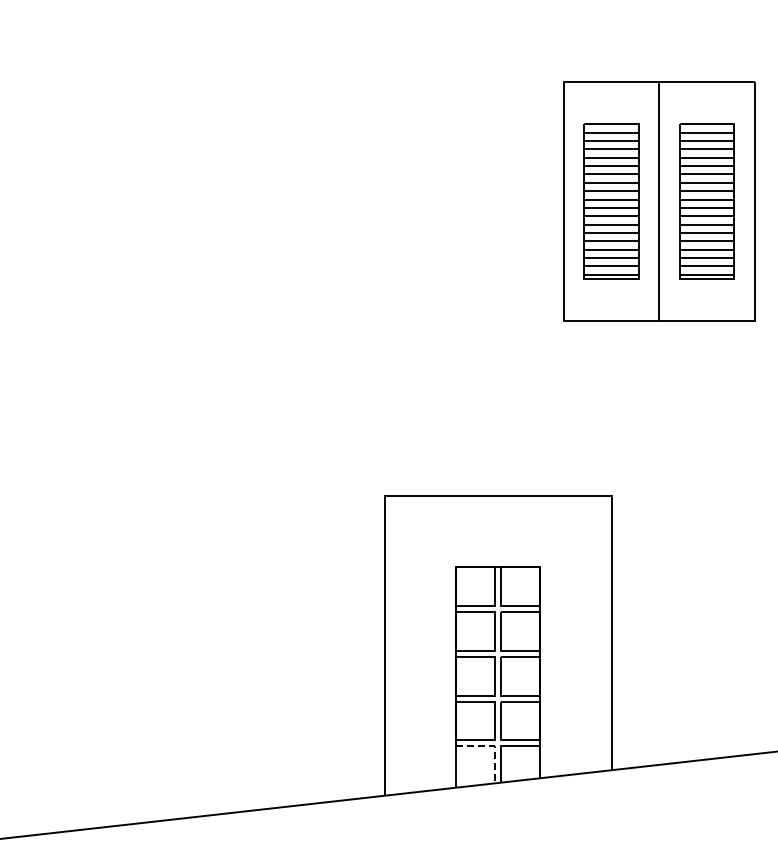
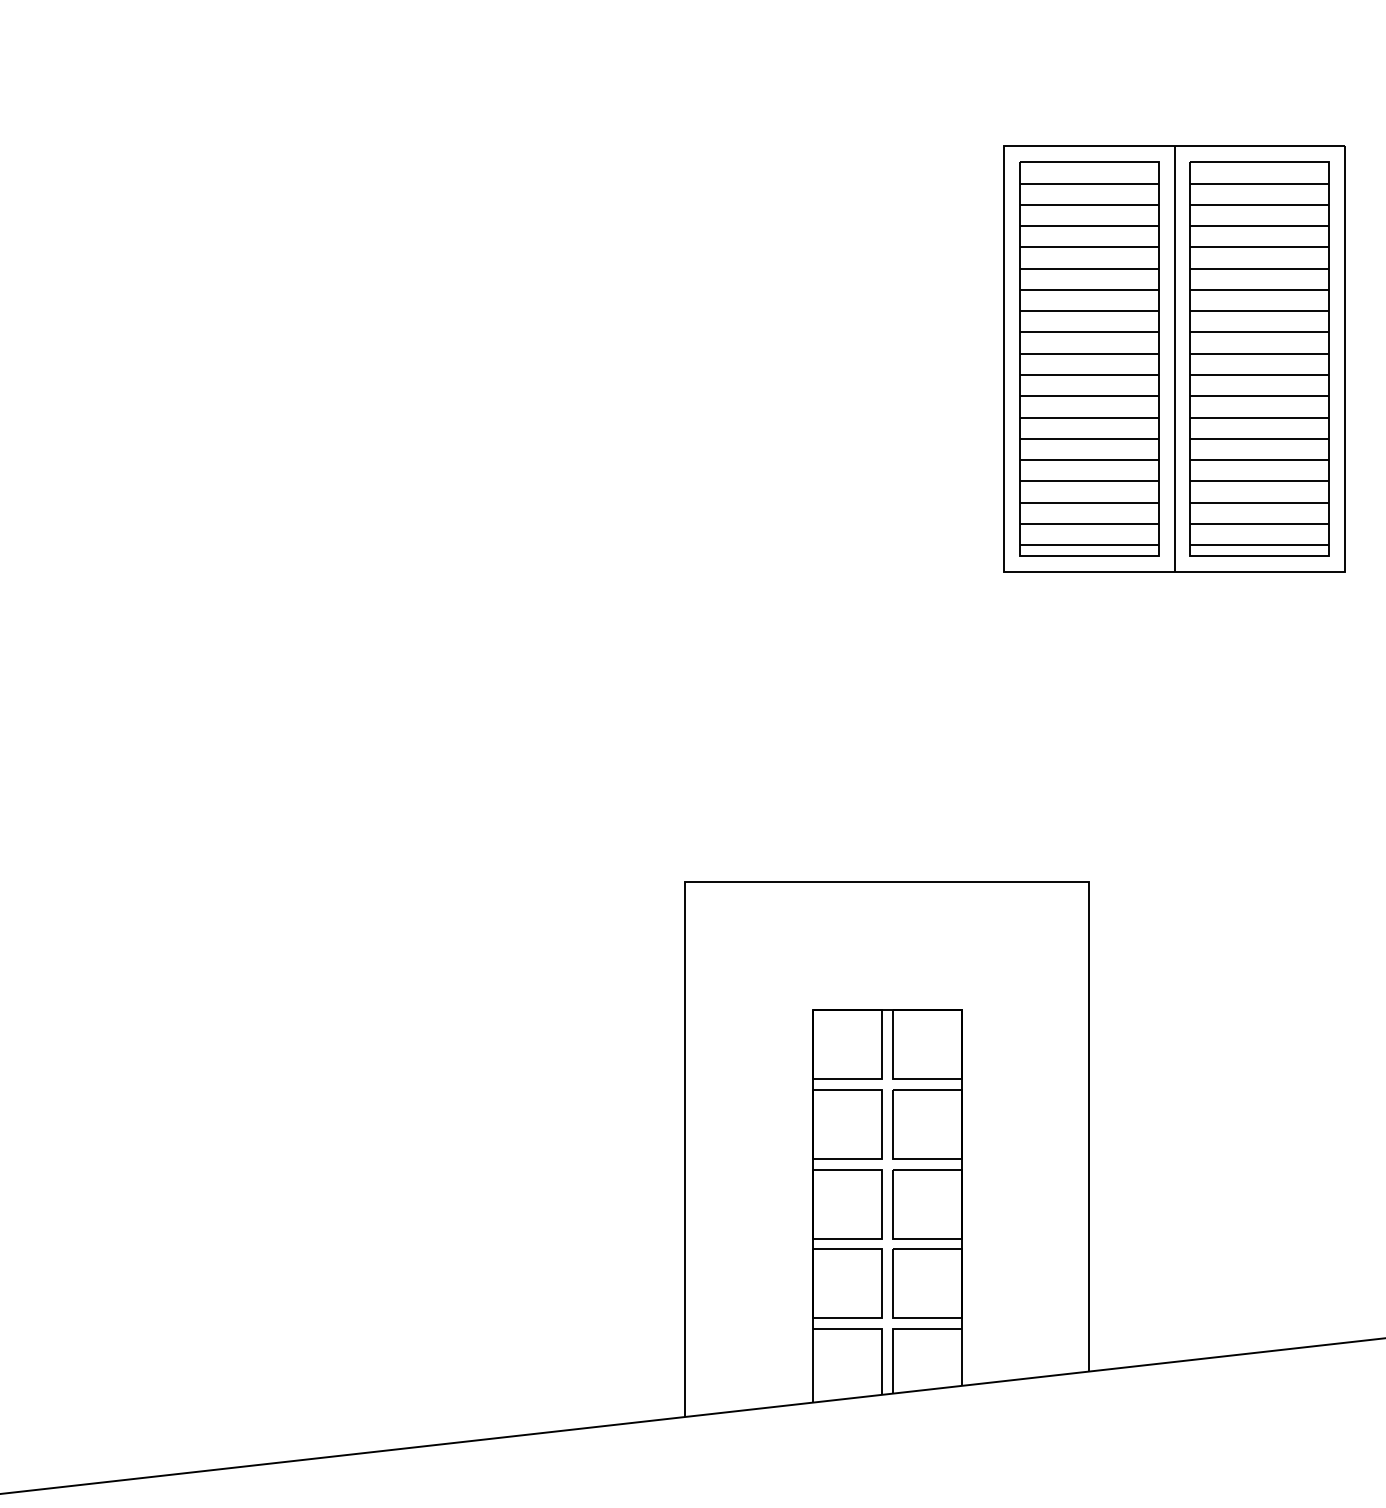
part: (611, 201) -> (1089, 358), size x1.43
part: (706, 201) -> (1258, 358), size x1.43
line: (495, 746) -> (882, 1329), dashed -> solid

